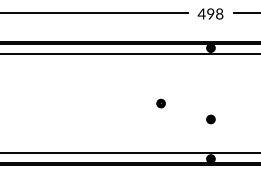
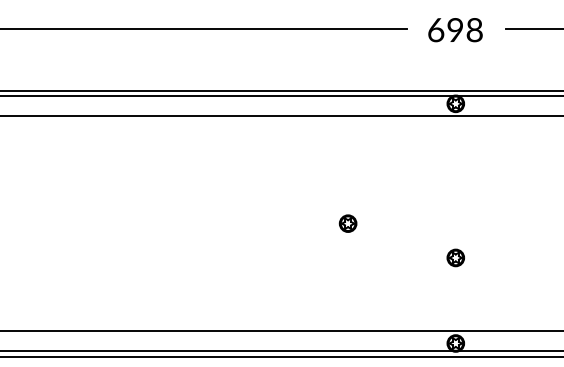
text: (201, 13) -> (435, 29), 498 -> 698

